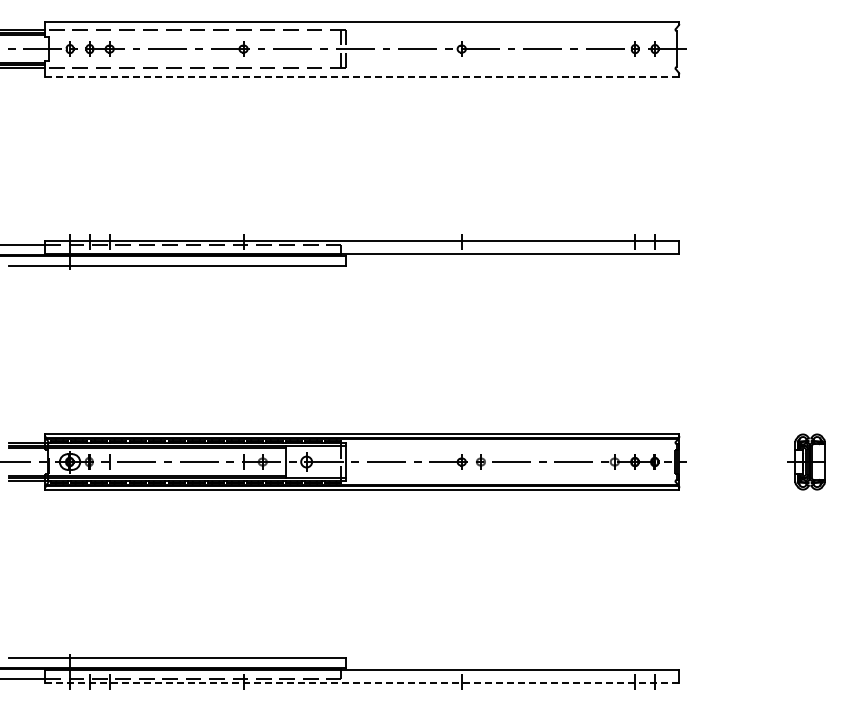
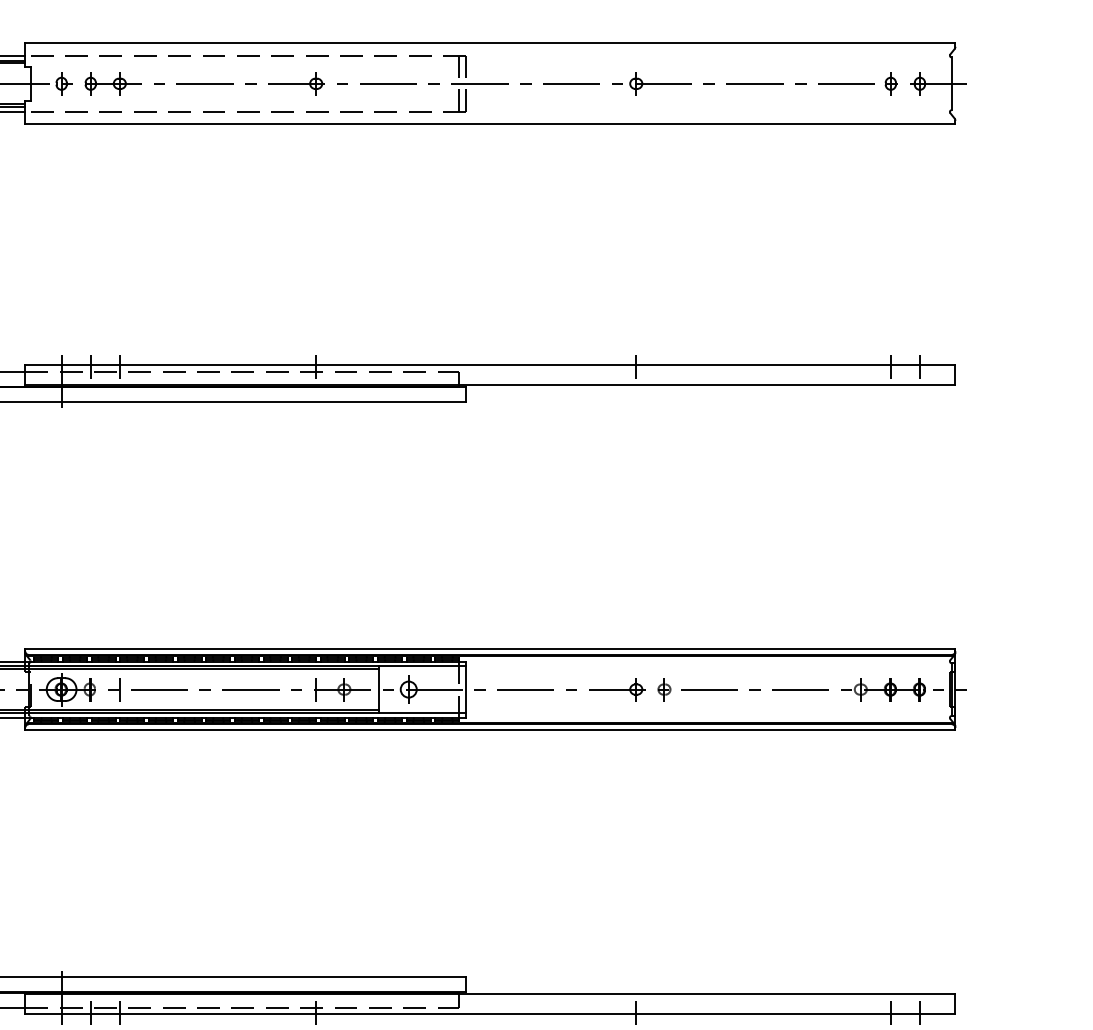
line: (361, 76) -> (489, 124), dashed -> solid
line: (362, 683) -> (490, 1014), dashed -> solid

